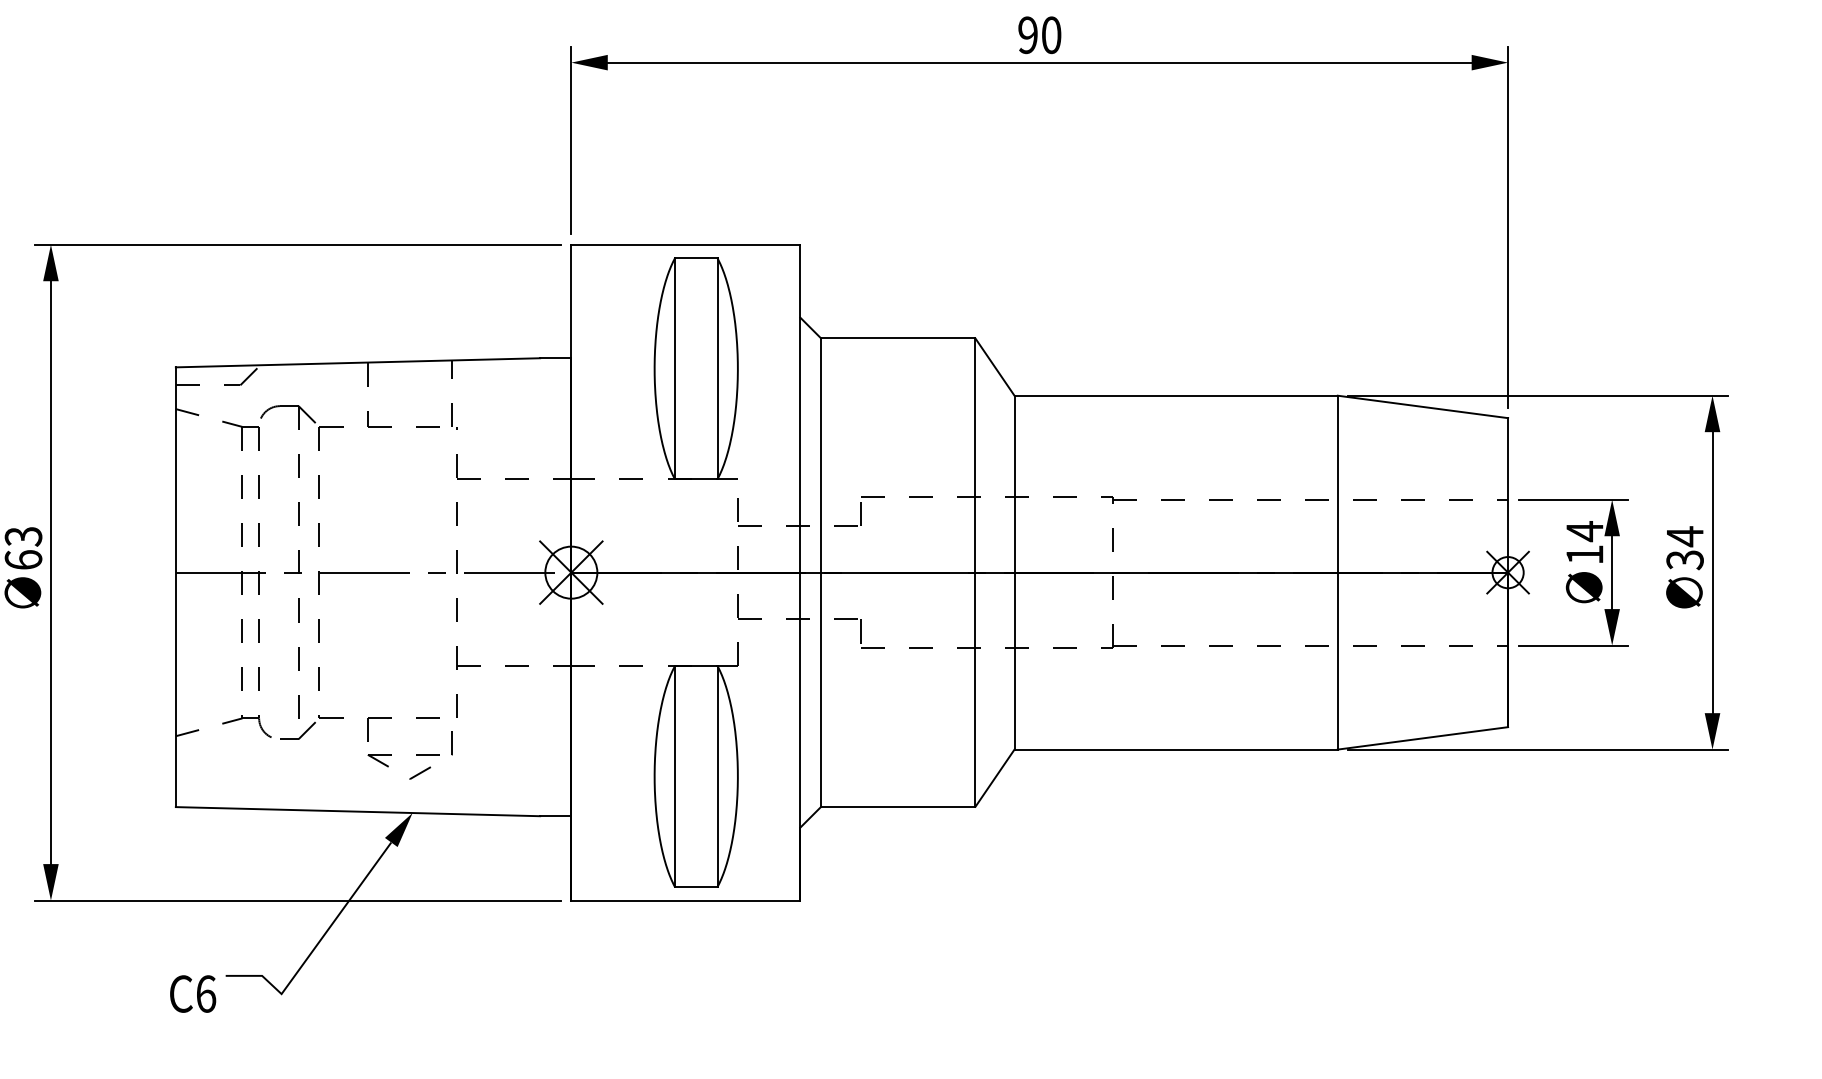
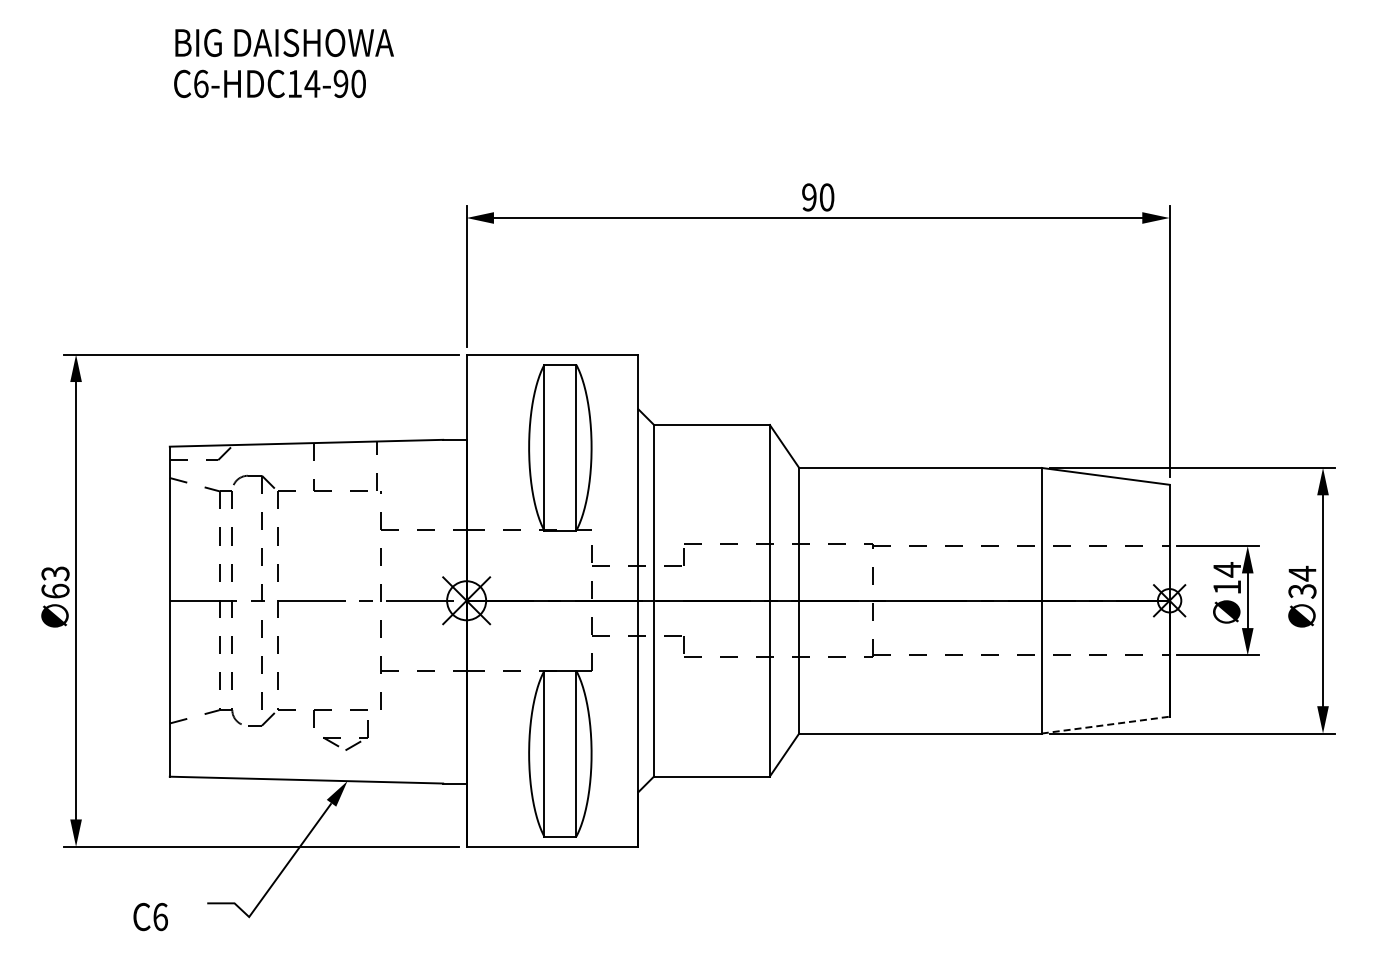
line: (1423, 738) -> (1106, 725), solid -> dashed
part: (409, 754) -> (345, 737), size x0.7
text: (192, 994) -> (150, 917), moved

